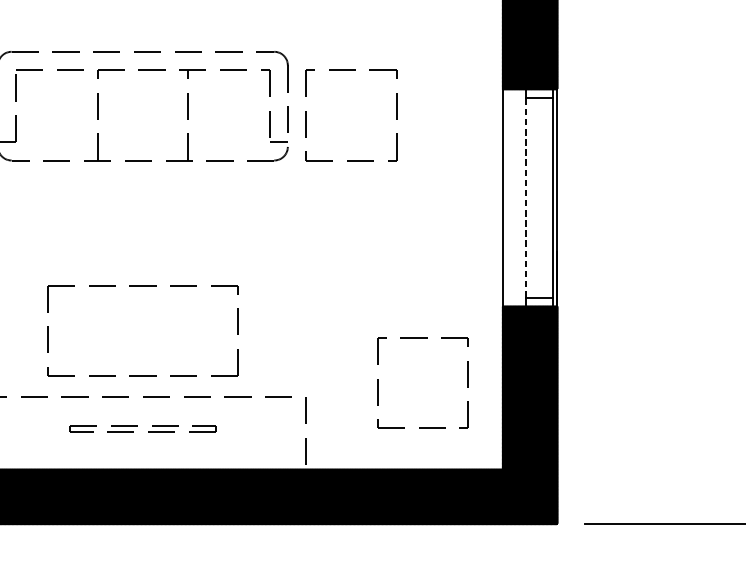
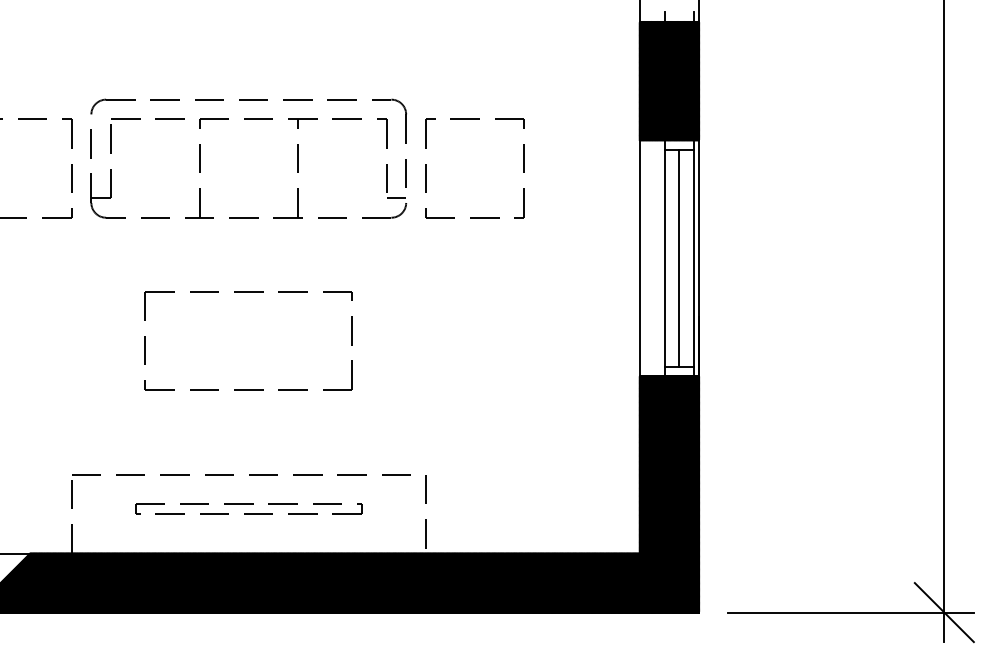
line: (525, 197) -> (664, 257), dashed -> solid
line: (539, 198) -> (679, 258), added
part: (142, 286) -> (248, 292), moved
part: (378, 383) -> (504, 459), removed
part: (142, 428) -> (248, 508), size x1.43

